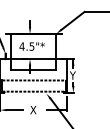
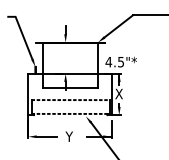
text: (31, 46) -> (120, 61), moved
text: (72, 75) -> (118, 93), Y -> X
text: (33, 109) -> (69, 136), X -> Y

